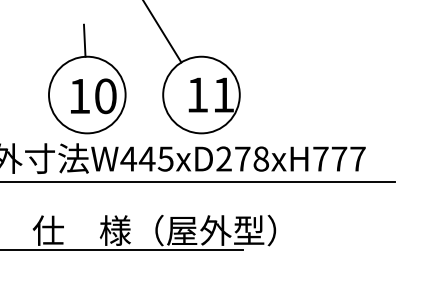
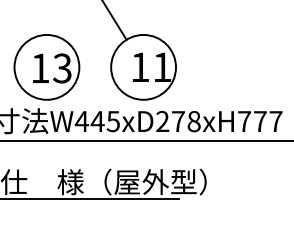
line: (84, 40) -> (44, 21), removed
text: (105, 96) -> (62, 68), 10 -> 13

